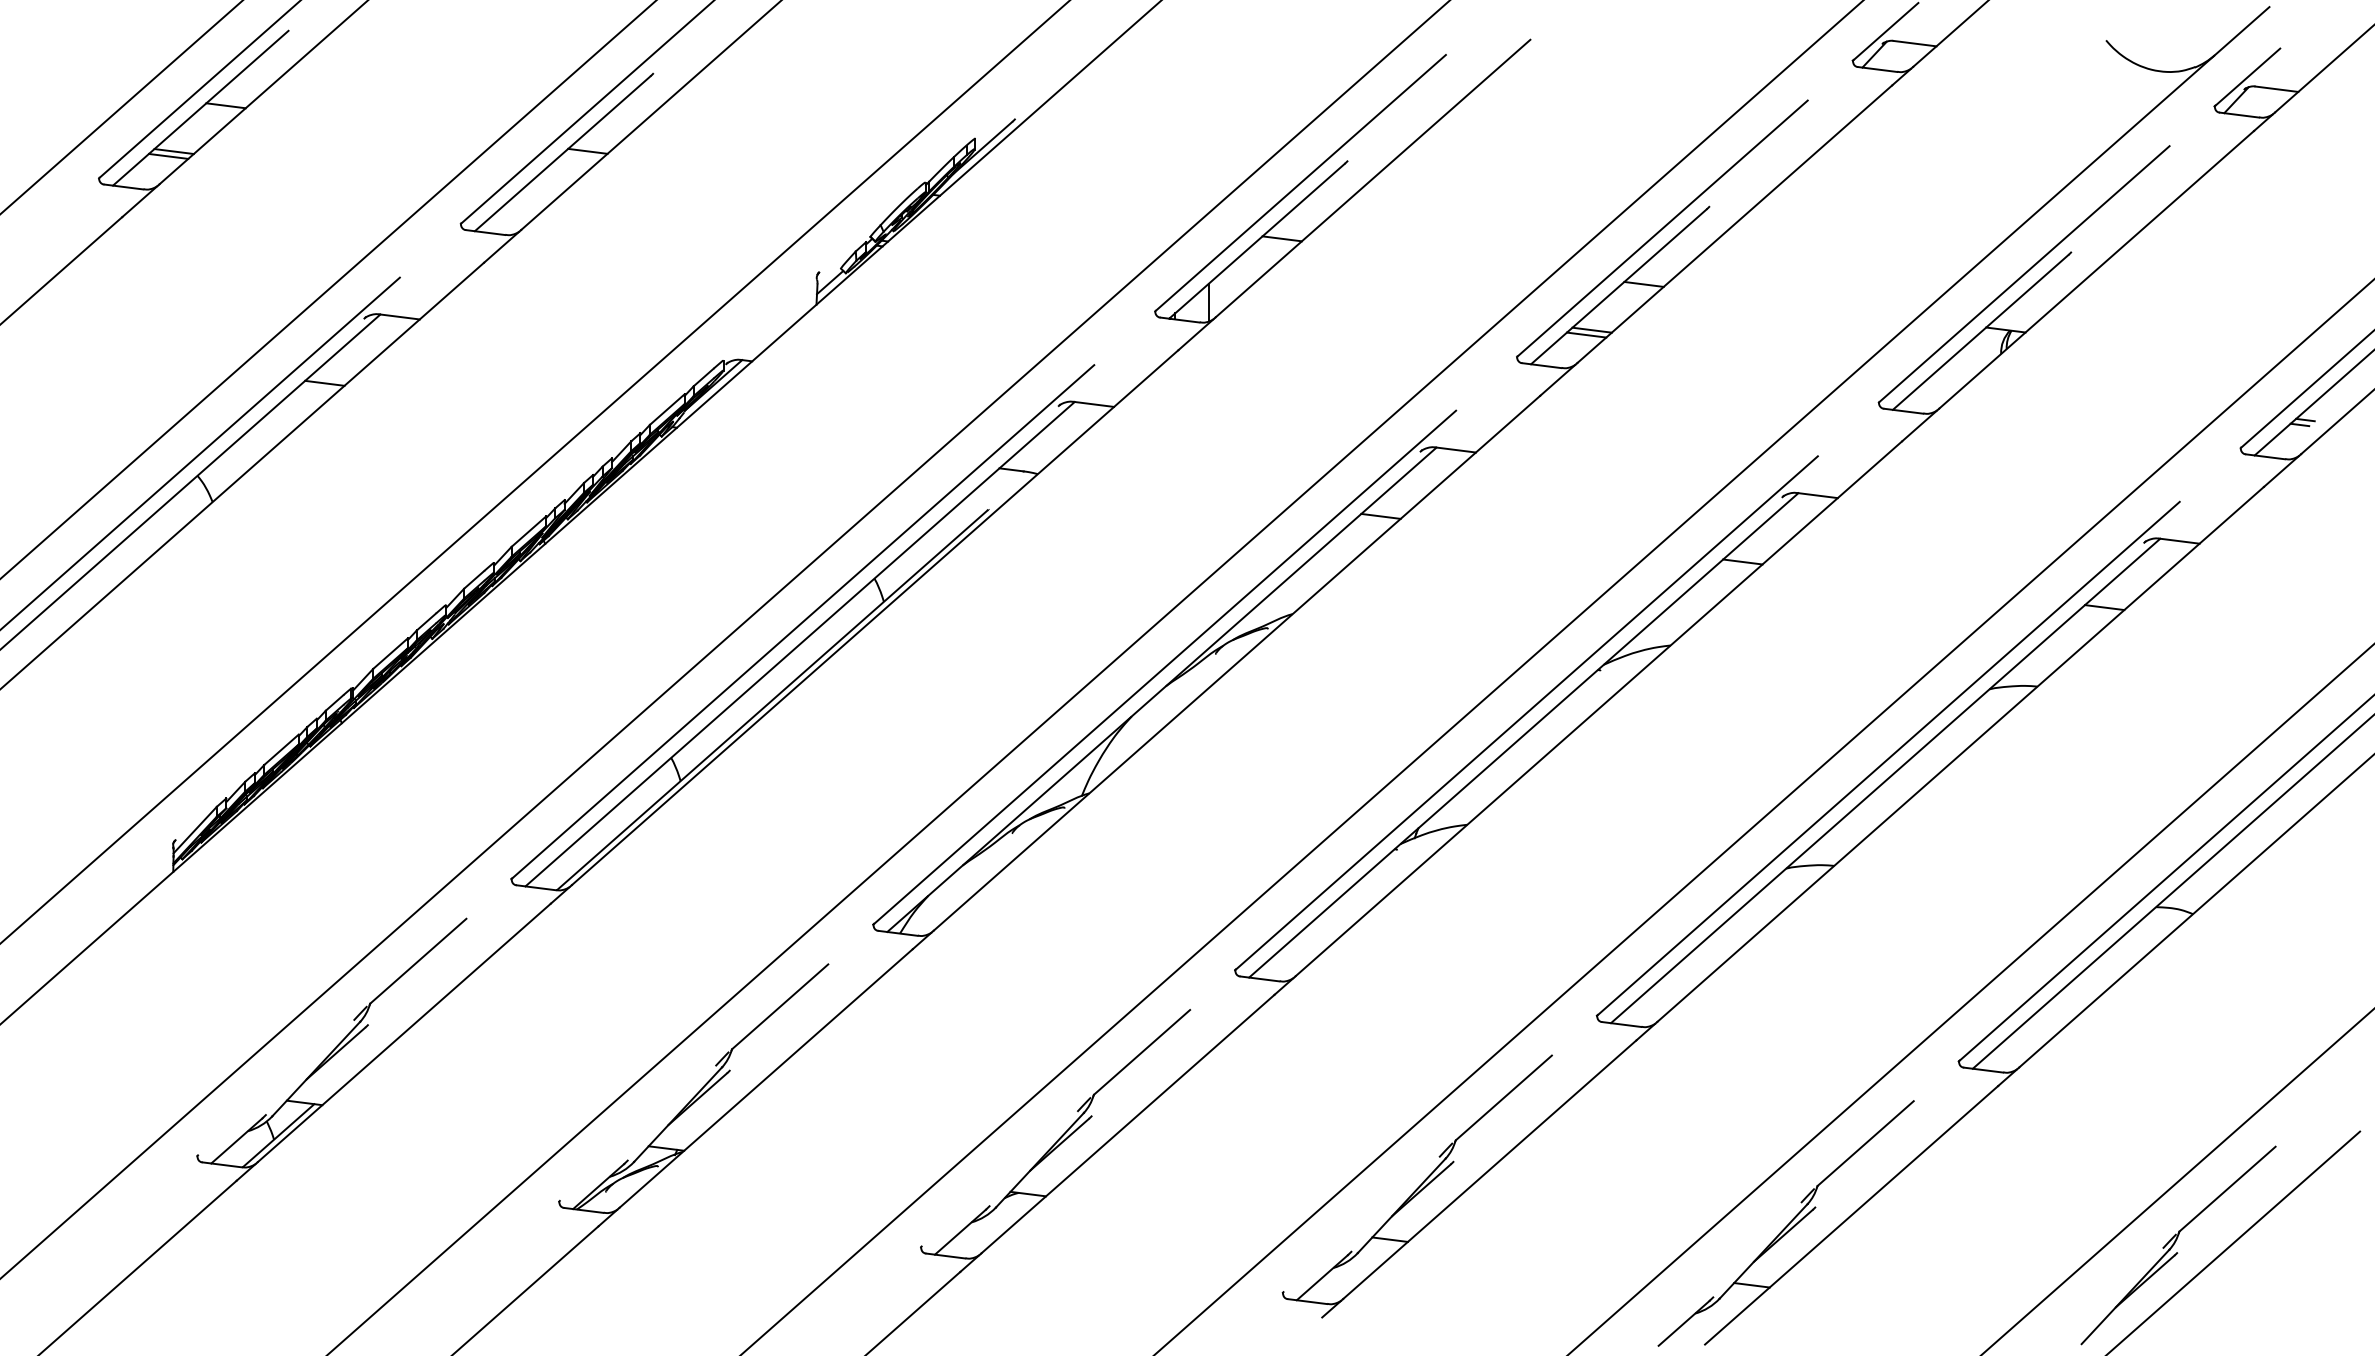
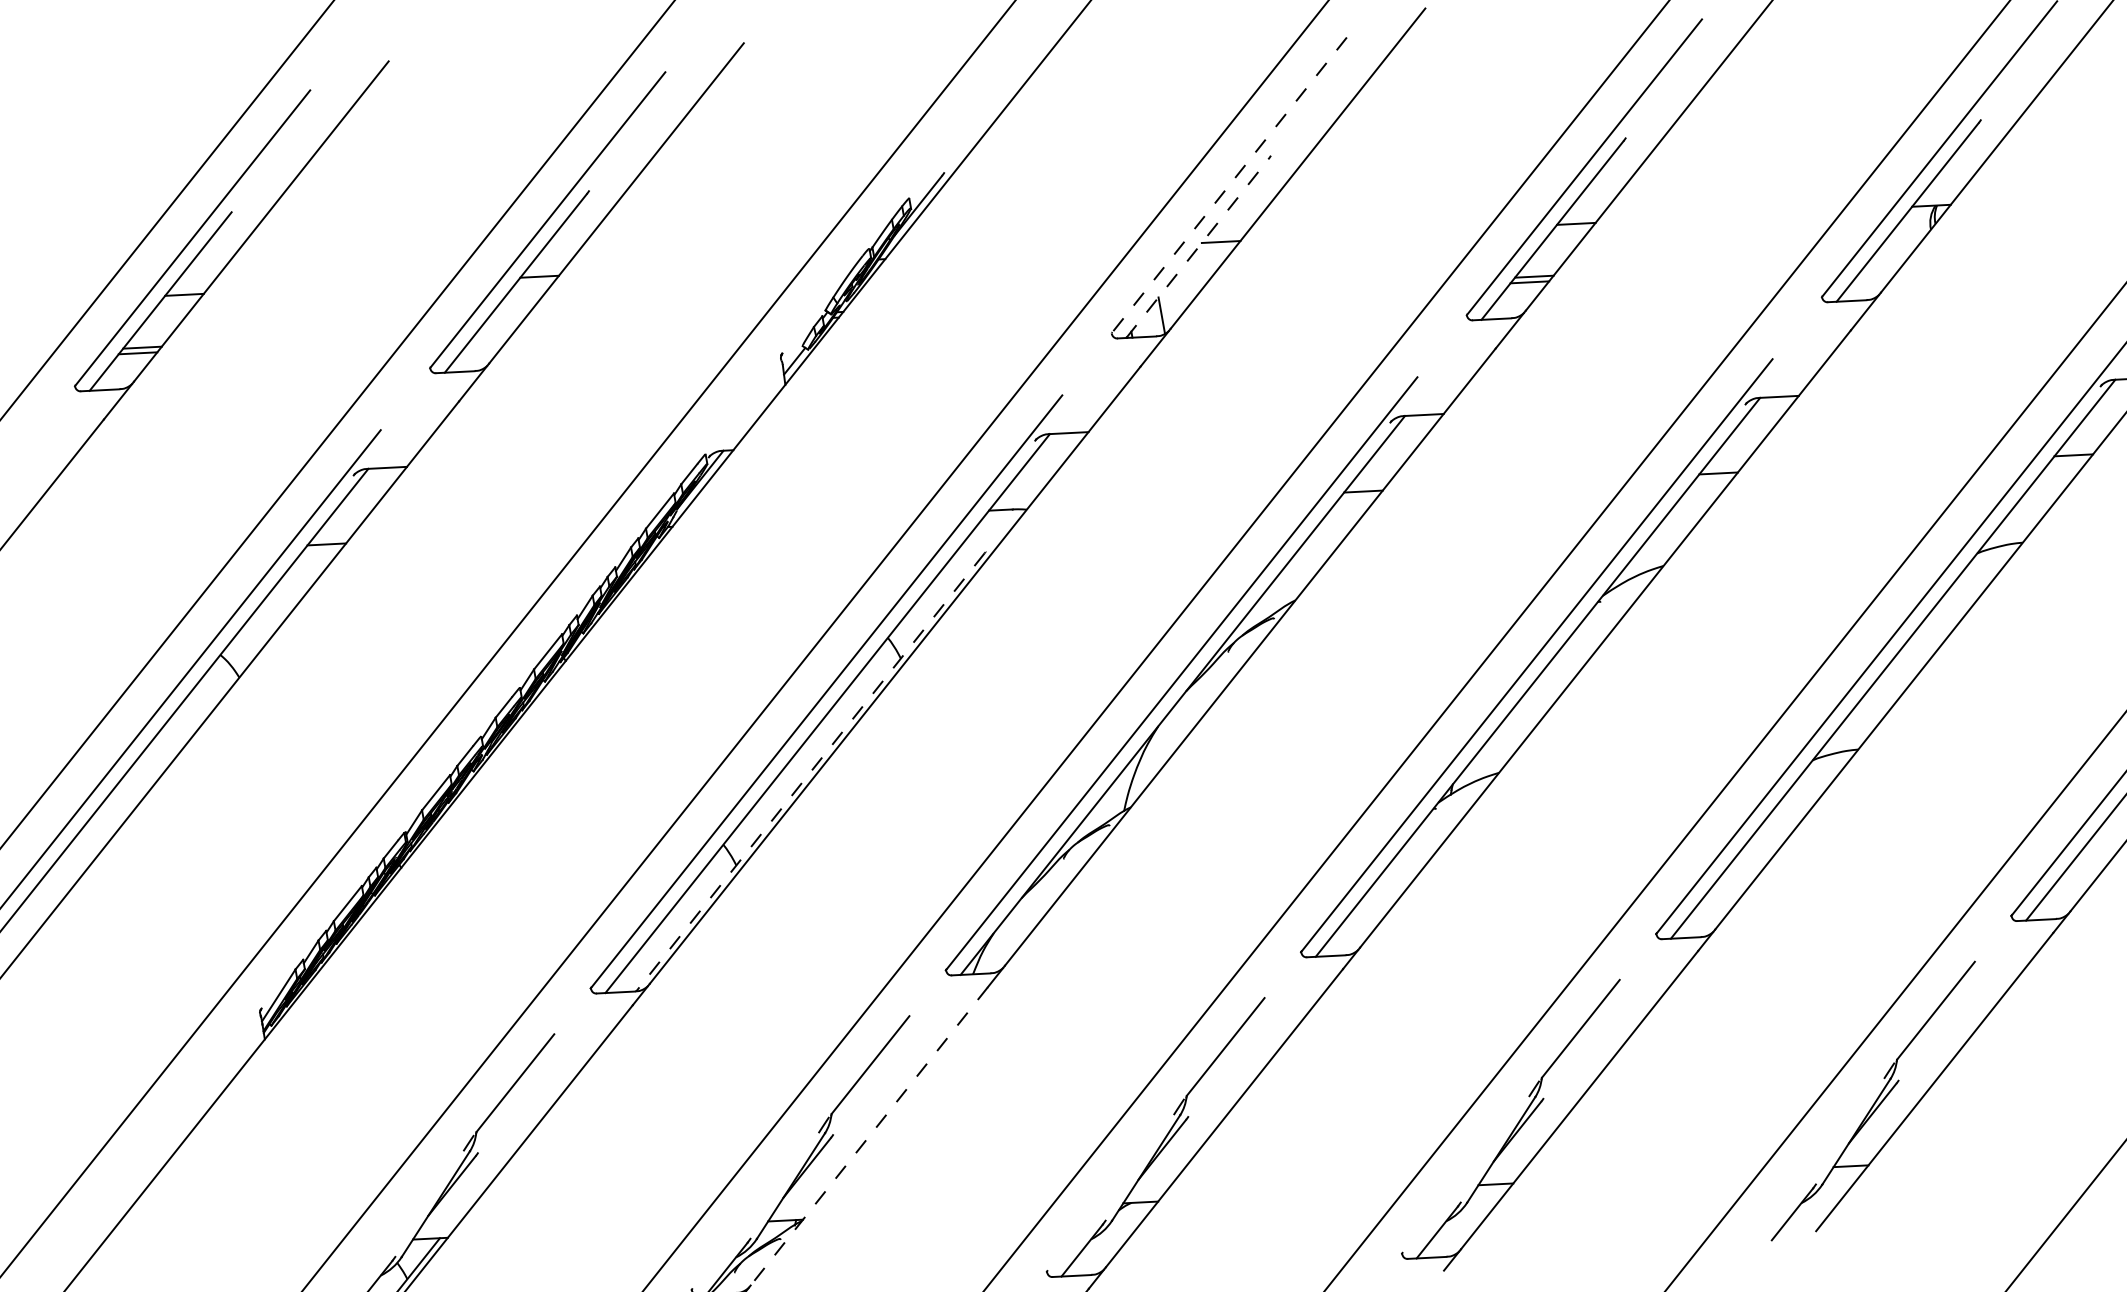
line: (1300, 183) -> (1229, 185), solid -> dashed
line: (1256, 241) -> (1196, 248), solid -> dashed
line: (772, 700) -> (810, 772), solid -> dashed
line: (765, 1078) -> (868, 1136), solid -> dashed

